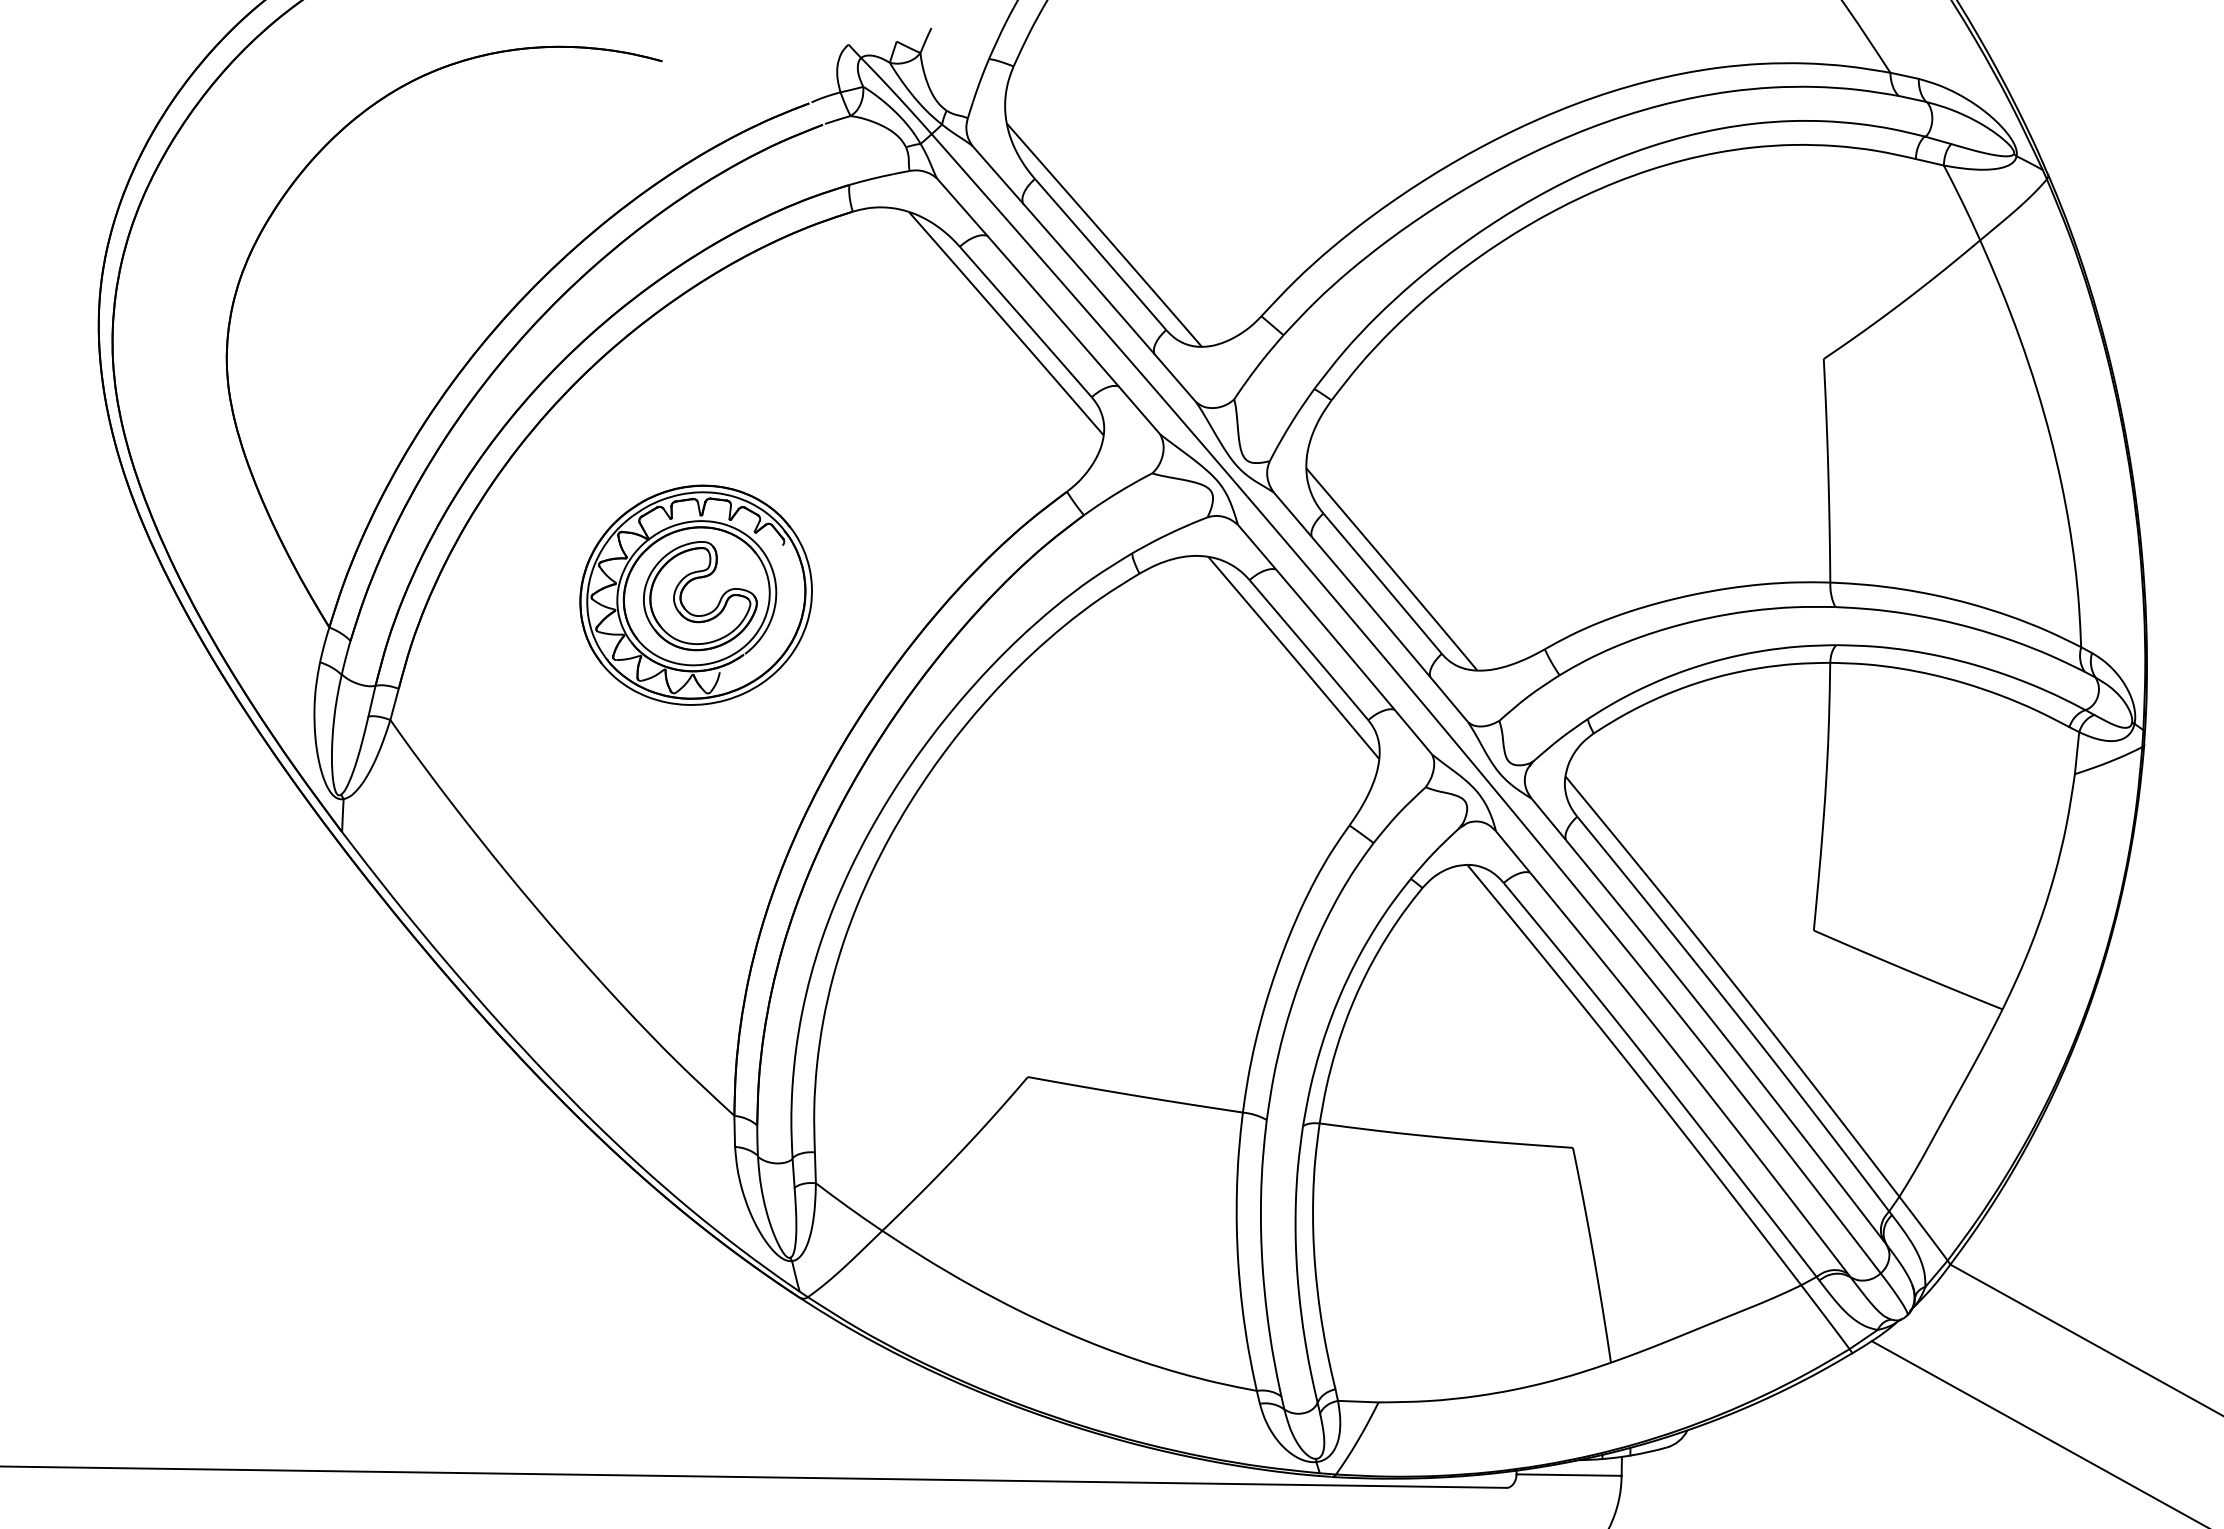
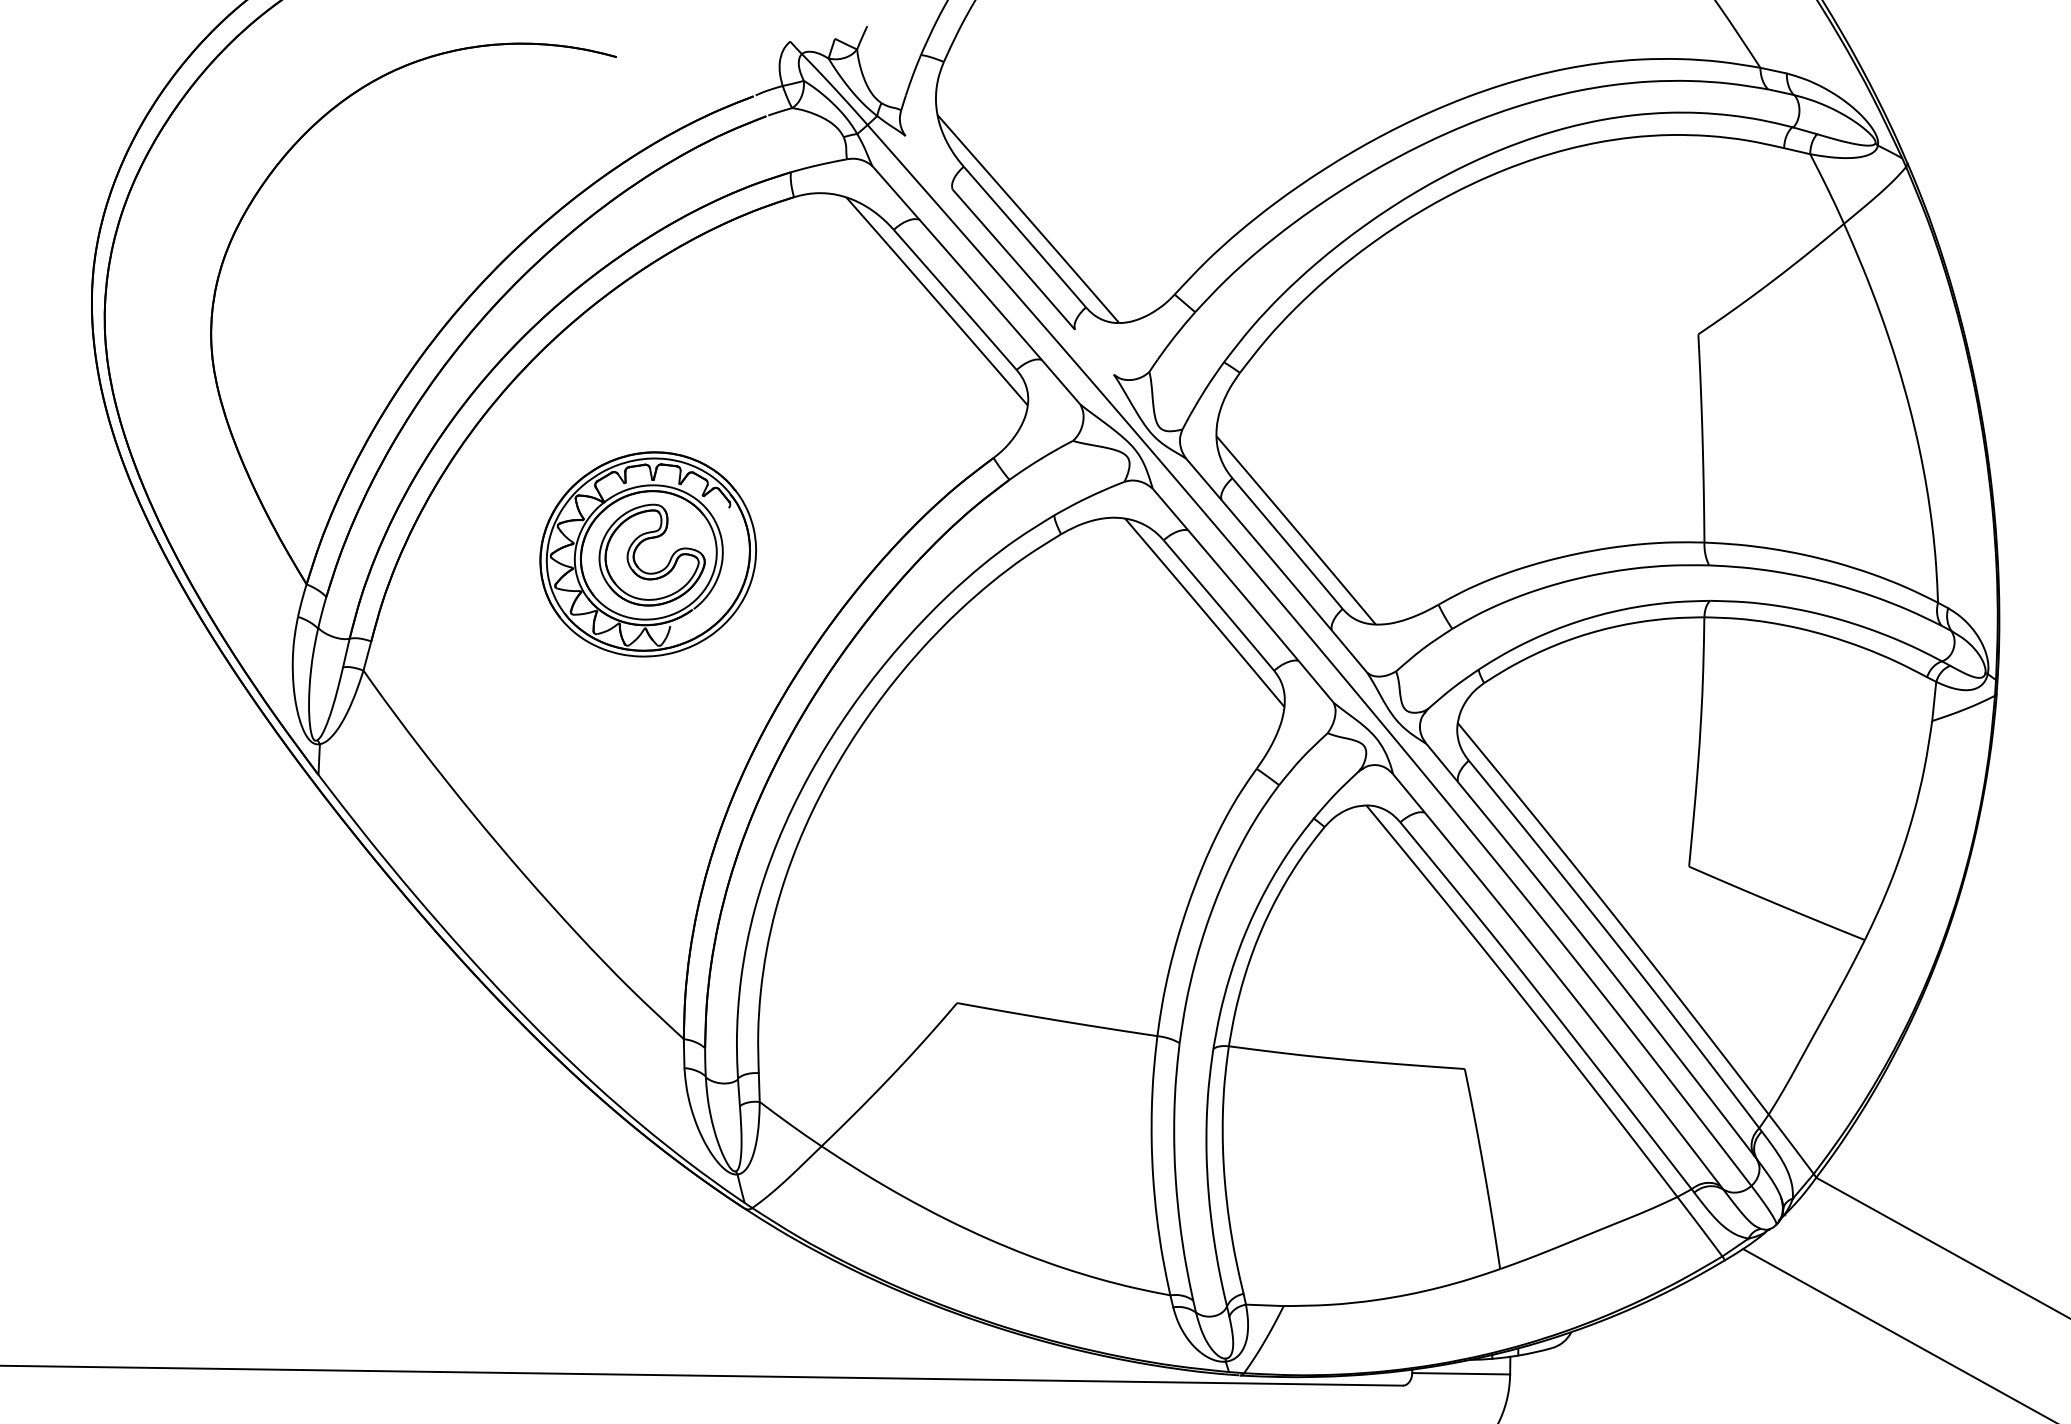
line: (997, 174) -> (928, 162), removed
line: (1175, 377) -> (1094, 351), removed

